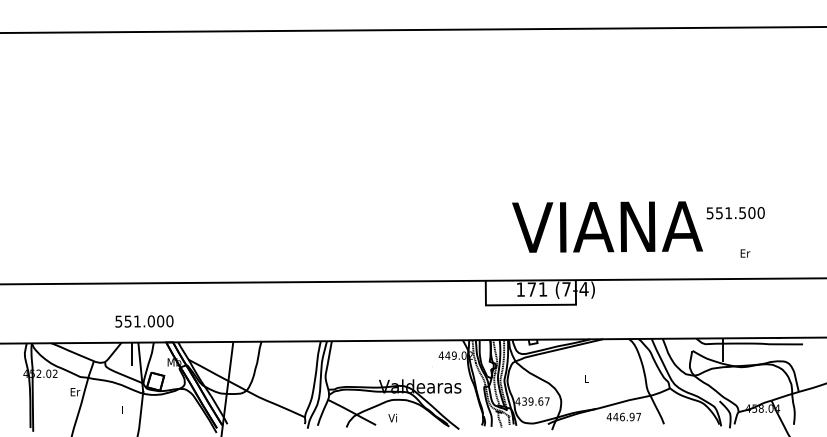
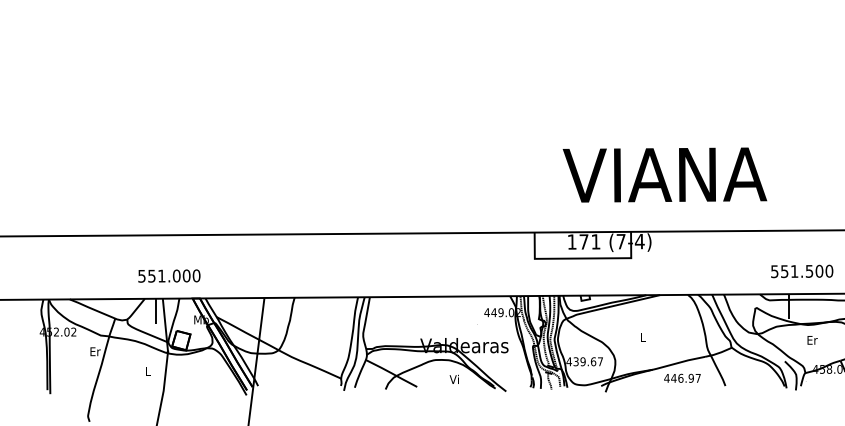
text: (735, 212) -> (801, 270), moved
text: (745, 253) -> (812, 340), moved
text: (392, 417) -> (454, 378), moved

